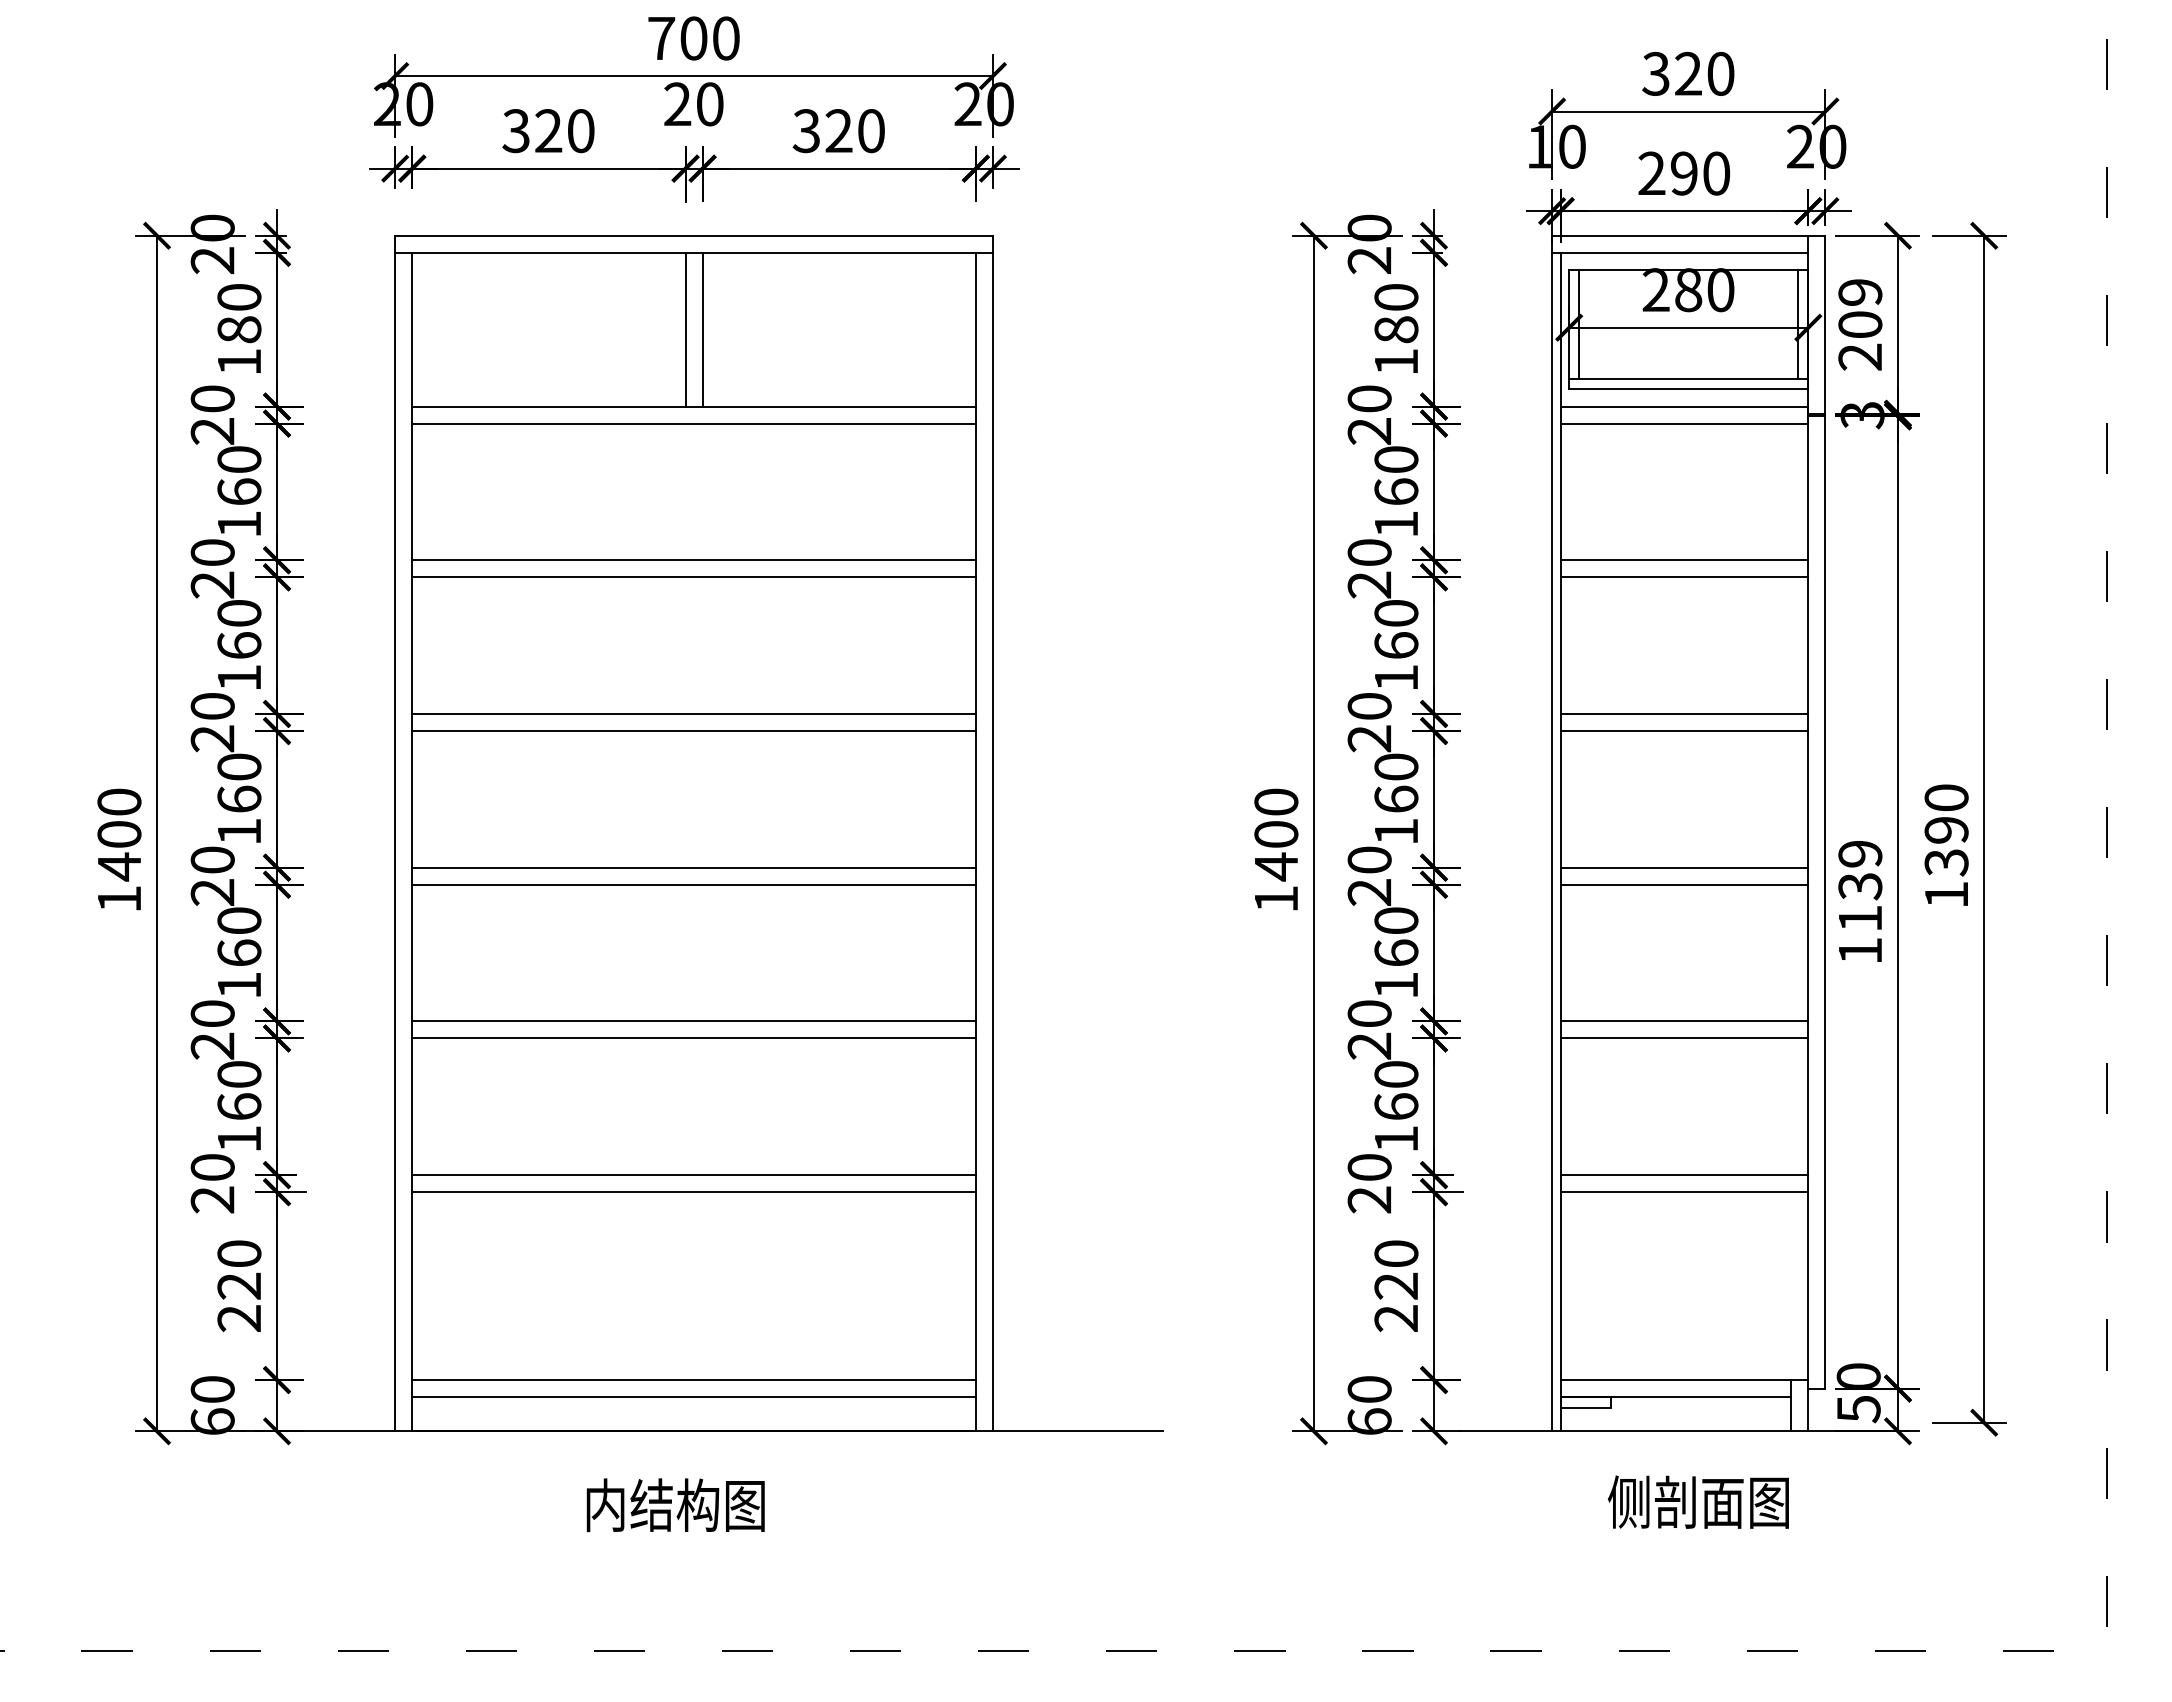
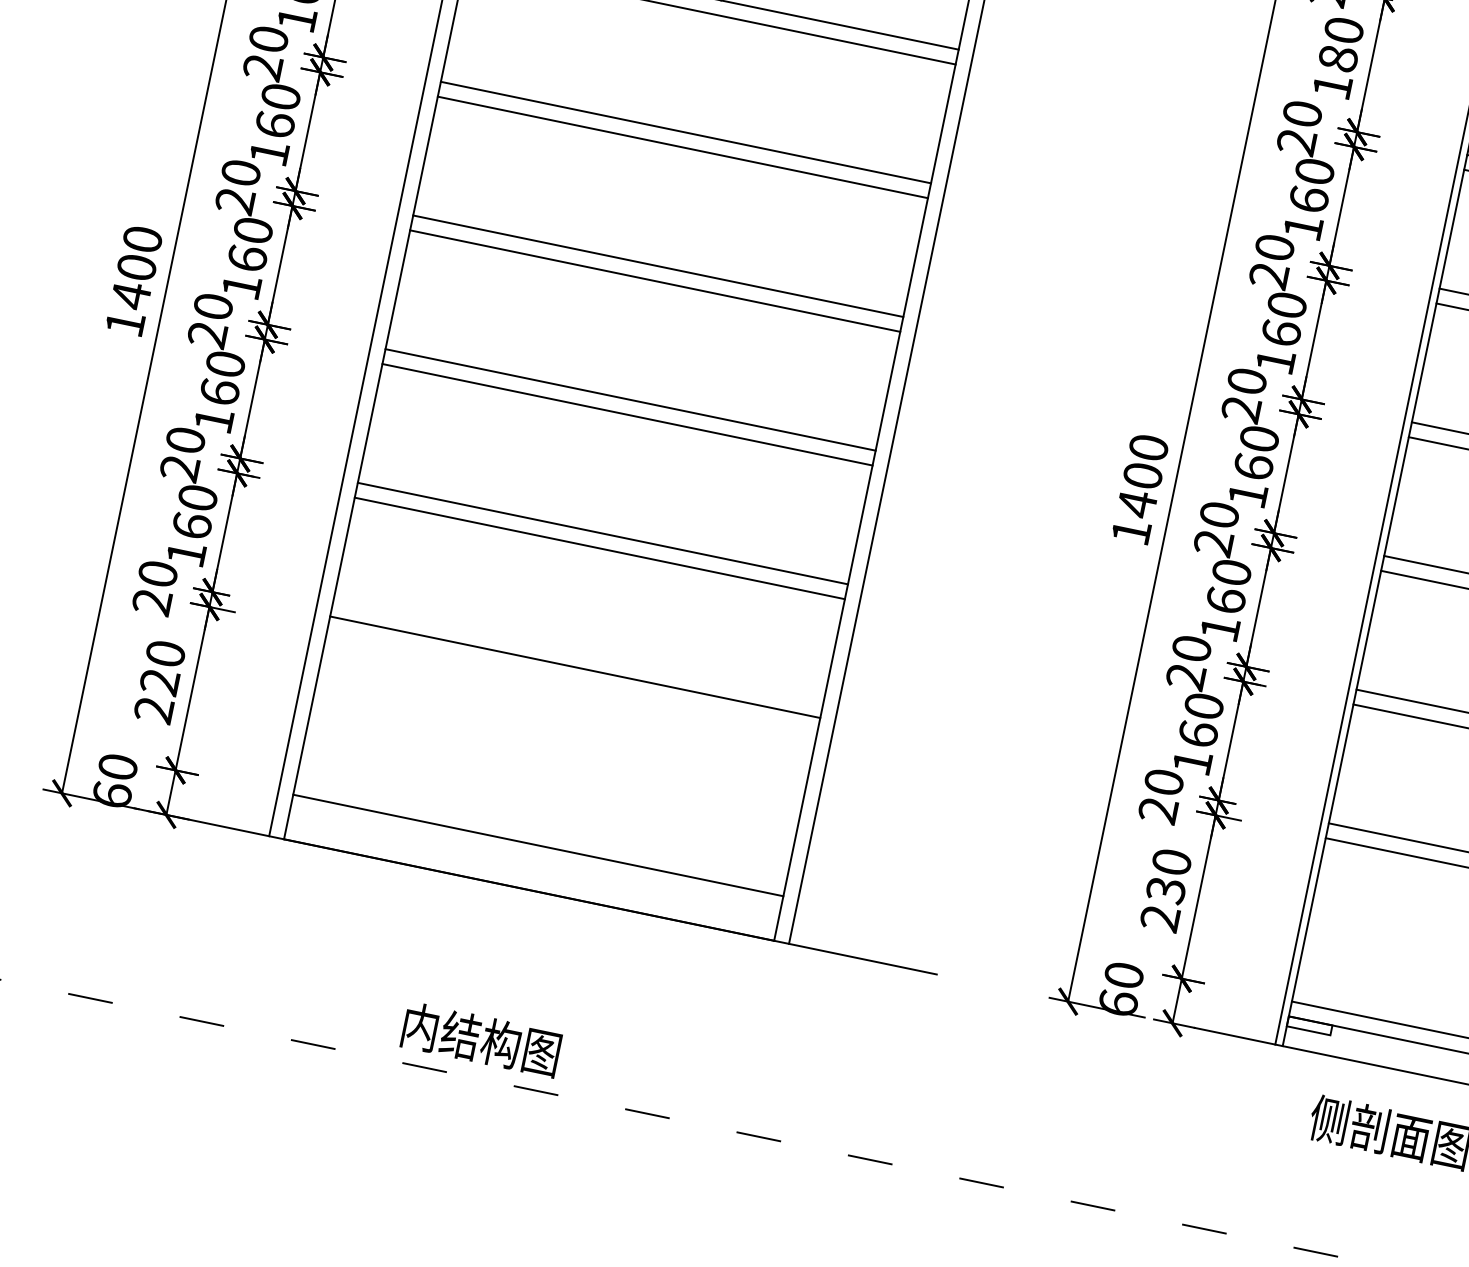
line: (693, 1192) -> (571, 682), removed
text: (1396, 1286) -> (1166, 890), 220 -> 230
line: (693, 1397) -> (534, 860), removed
text: (675, 1505) -> (481, 1039), moved

